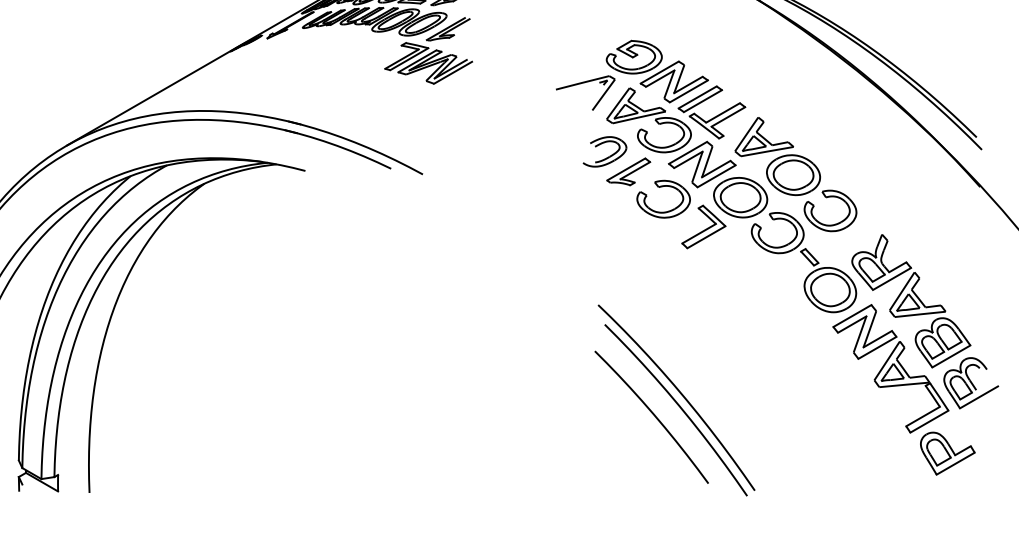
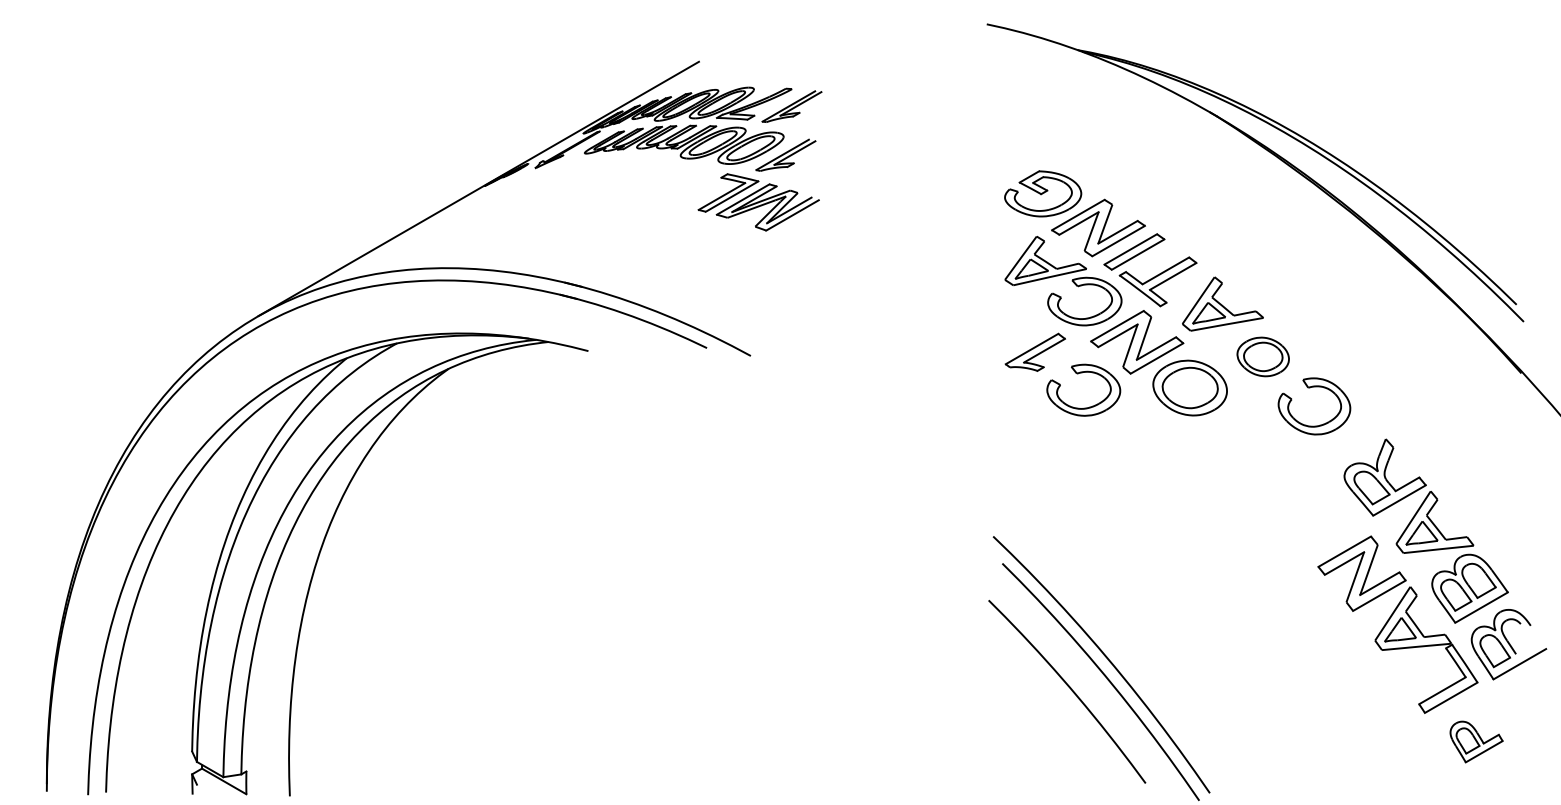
part: (582, 83) -> (971, 230), removed
part: (609, 156) -> (1008, 330), removed
part: (792, 174) -> (1262, 356), size x0.7
part: (703, 226) -> (1139, 428), removed
part: (806, 258) -> (1281, 472), removed
part: (947, 453) -> (1476, 741), size x0.7

